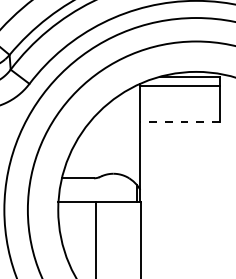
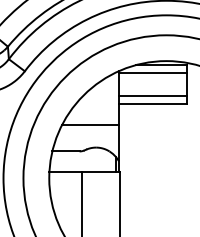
line: (180, 113) -> (153, 96), added
line: (180, 122) -> (153, 104), dashed -> solid
line: (106, 146) -> (90, 124), added

